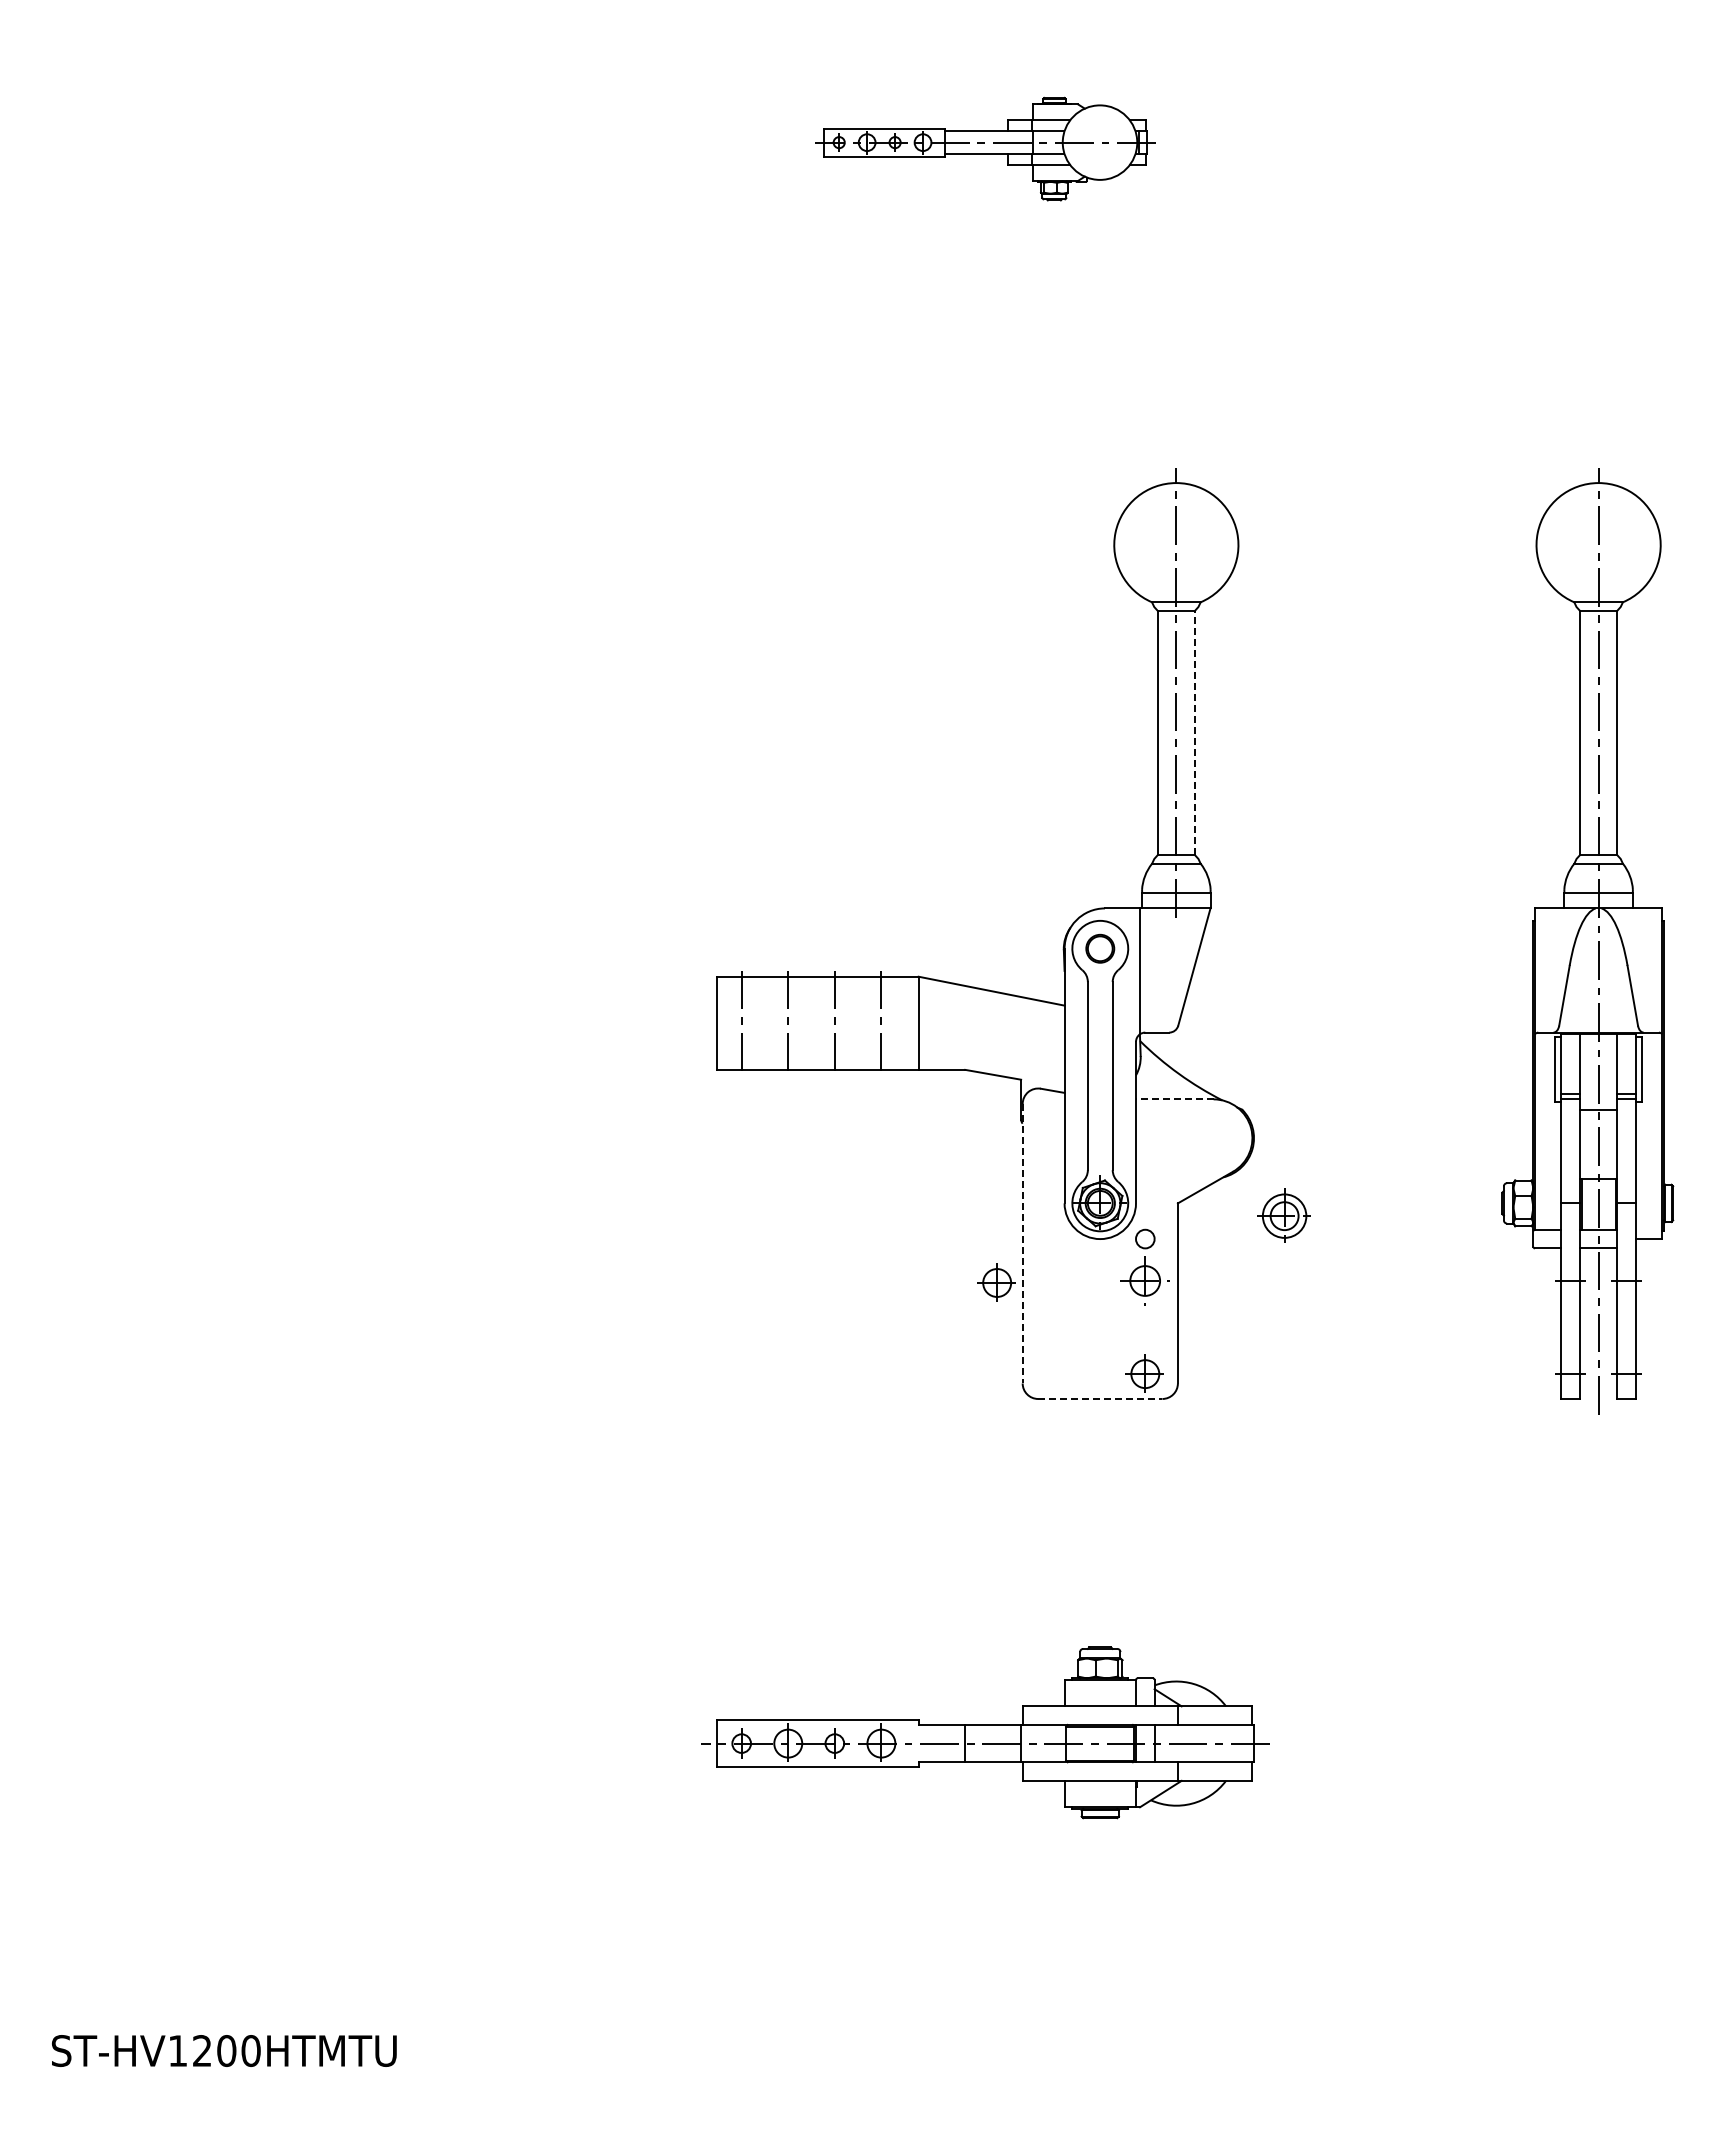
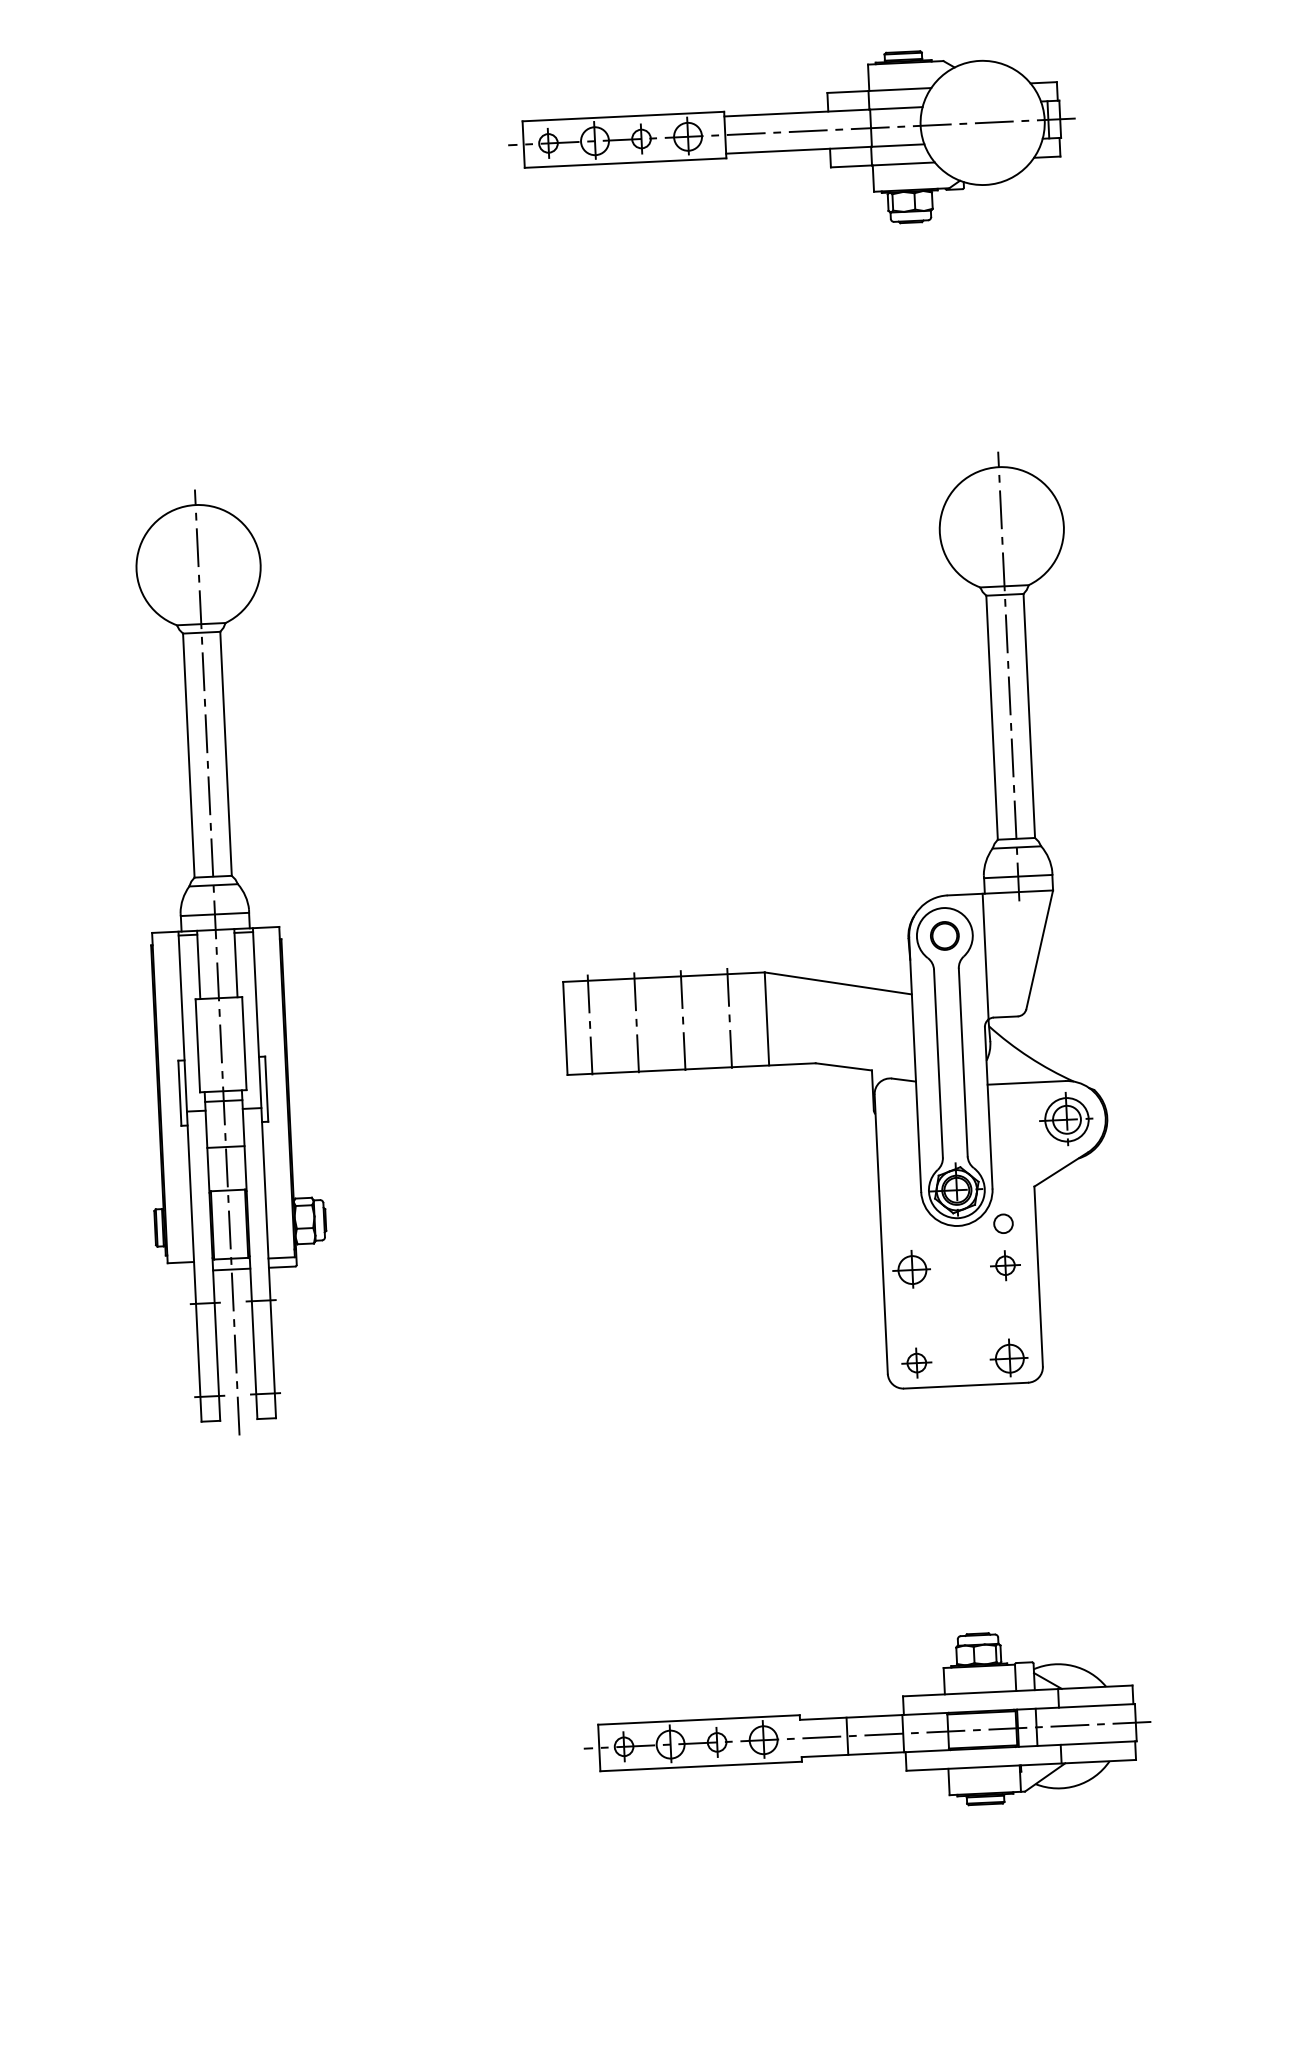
part: (985, 148) -> (792, 141), size x1.67
line: (1194, 732) -> (1028, 715), dashed -> solid
part: (382, 941) -> (227, 962), added
line: (1174, 1099) -> (1026, 1083), dashed -> solid
part: (1283, 1215) -> (1065, 1119), moved
line: (1022, 1243) -> (881, 1234), dashed -> solid
part: (1145, 1280) -> (1005, 1265), size x0.62
part: (996, 1282) -> (911, 1269), moved
part: (1052, 1374) -> (917, 1363), added
line: (1100, 1398) -> (966, 1385), dashed -> solid

